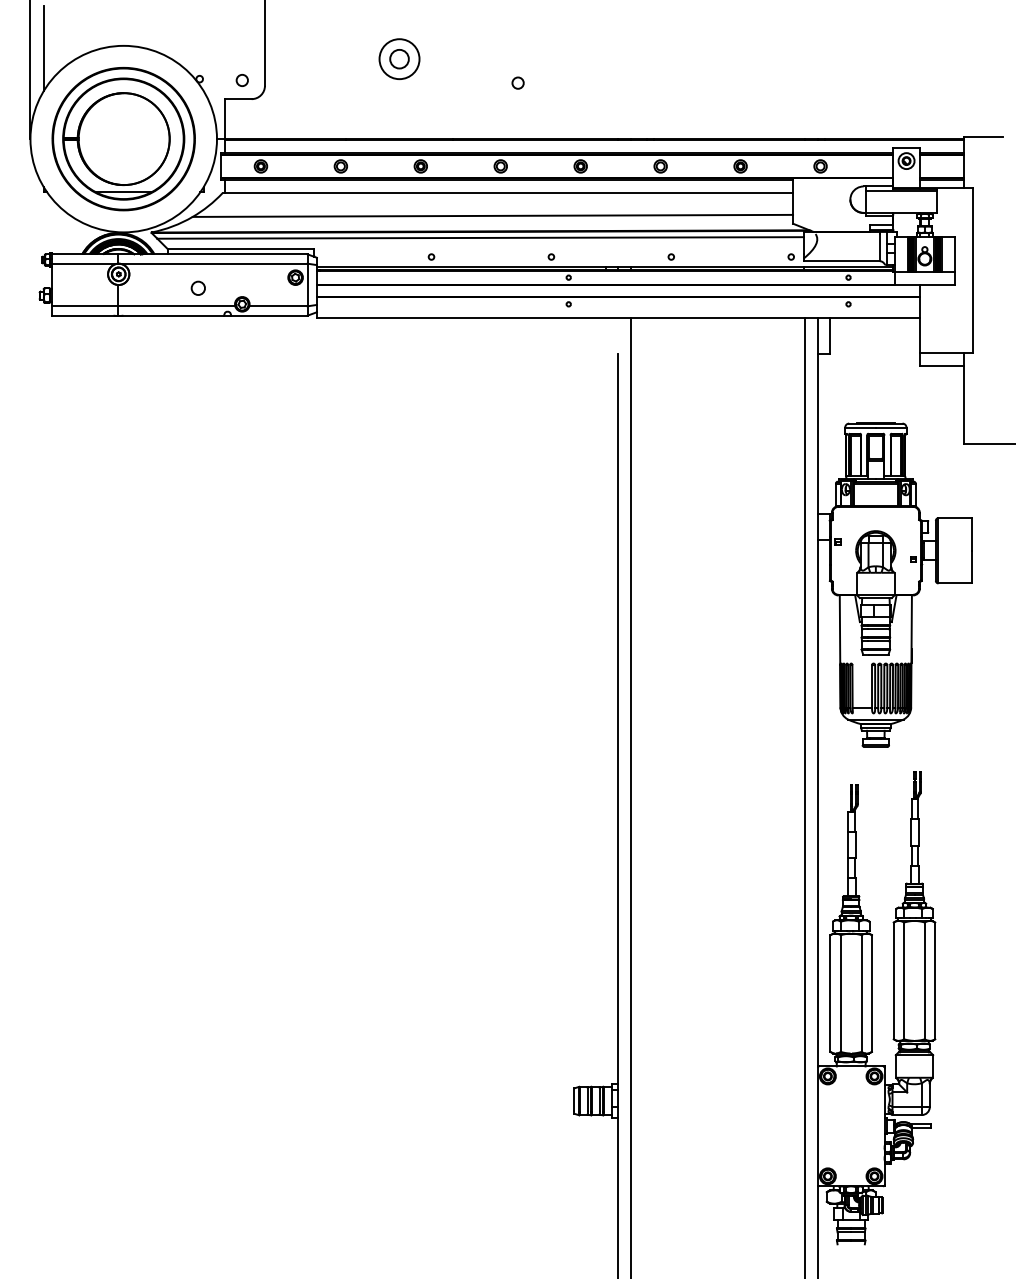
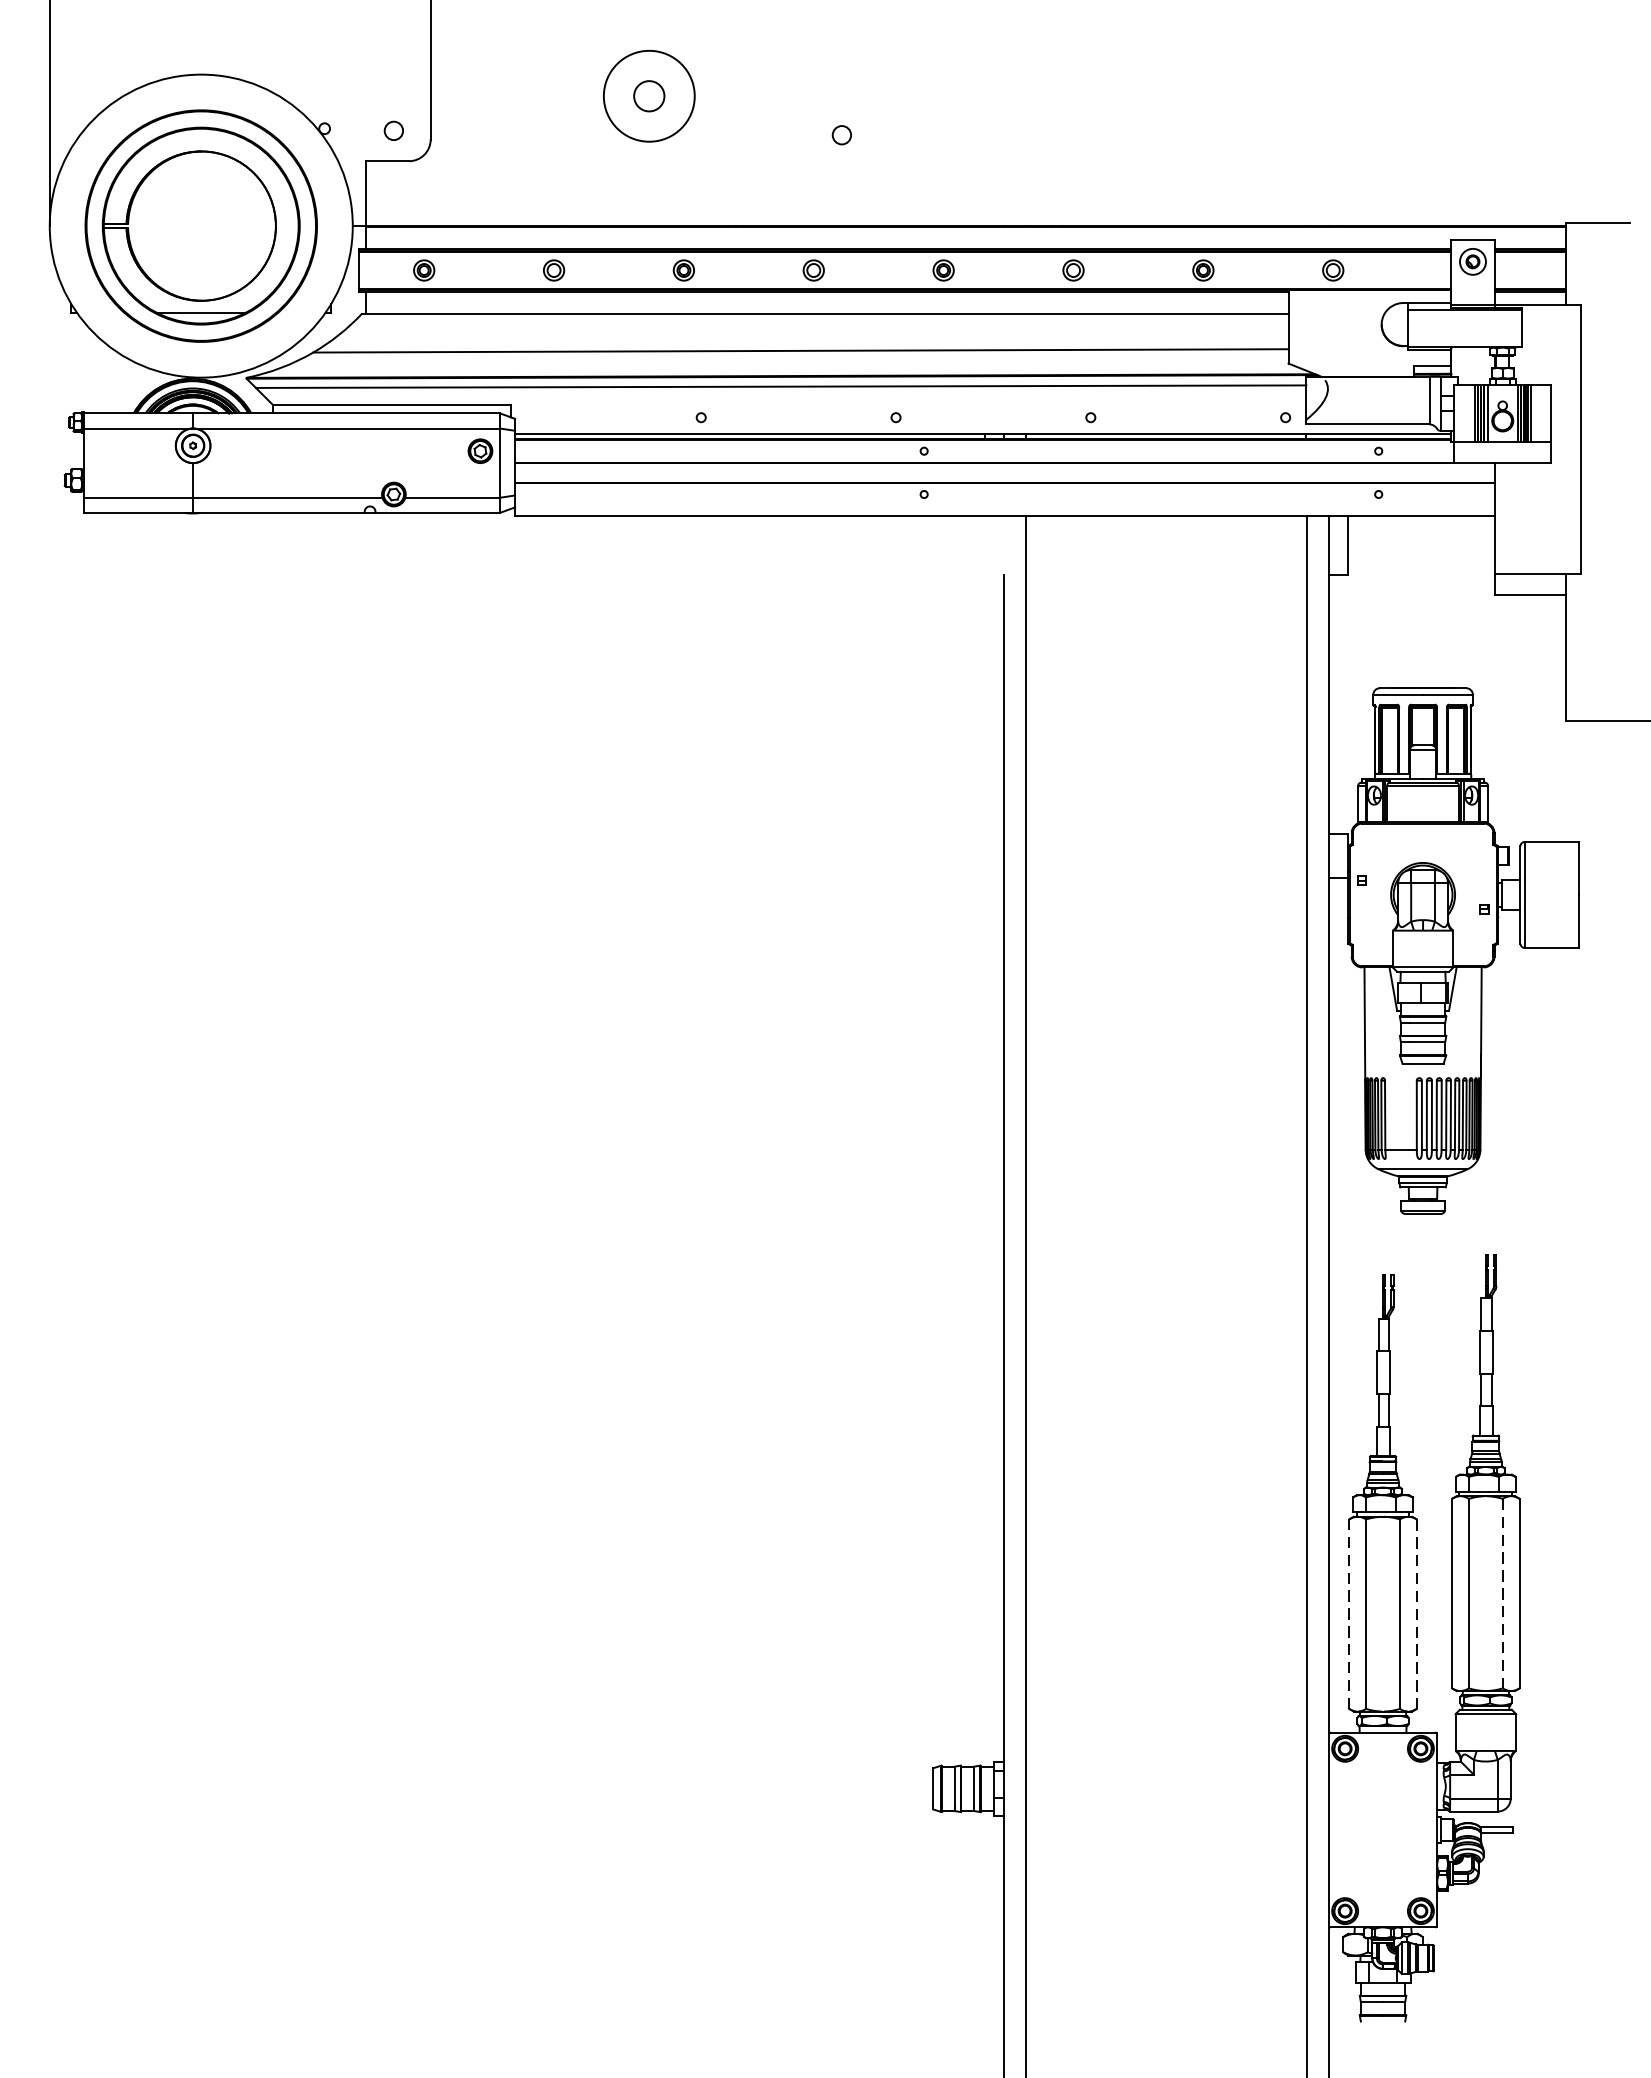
line: (43, 48) -> (70, 78), removed
circle: (399, 59) -> (649, 96), size x1.4
circle: (197, 287) -> (321, 467), removed
line: (924, 981) -> (1502, 1594), solid -> dashed
line: (830, 993) -> (1349, 1614), solid -> dashed
line: (871, 994) -> (1416, 1615), solid -> dashed

